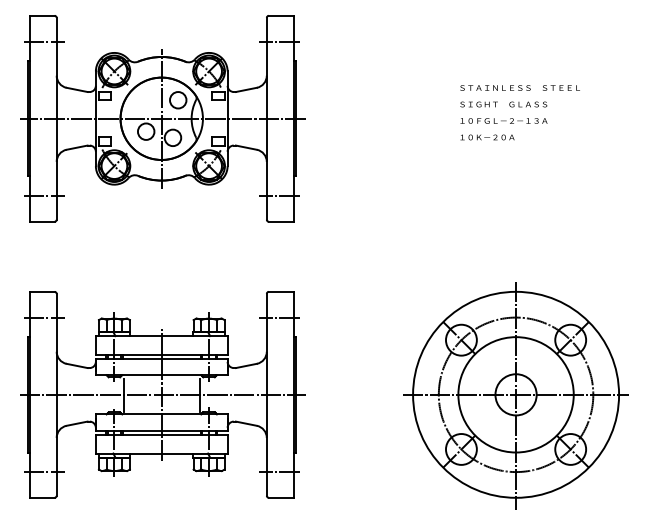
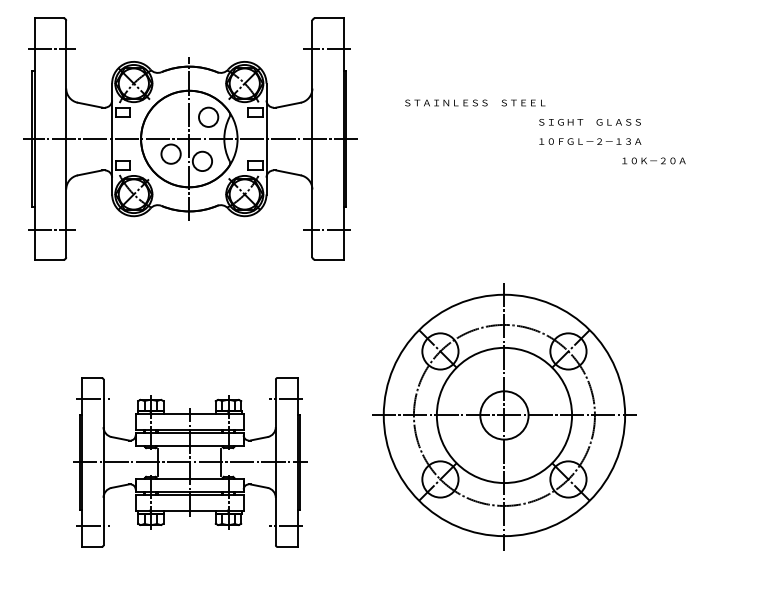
text: (520, 87) -> (475, 102), moved
text: (487, 137) -> (653, 160), moved
part: (162, 394) -> (190, 462), size x0.7
part: (516, 395) -> (504, 416), moved

